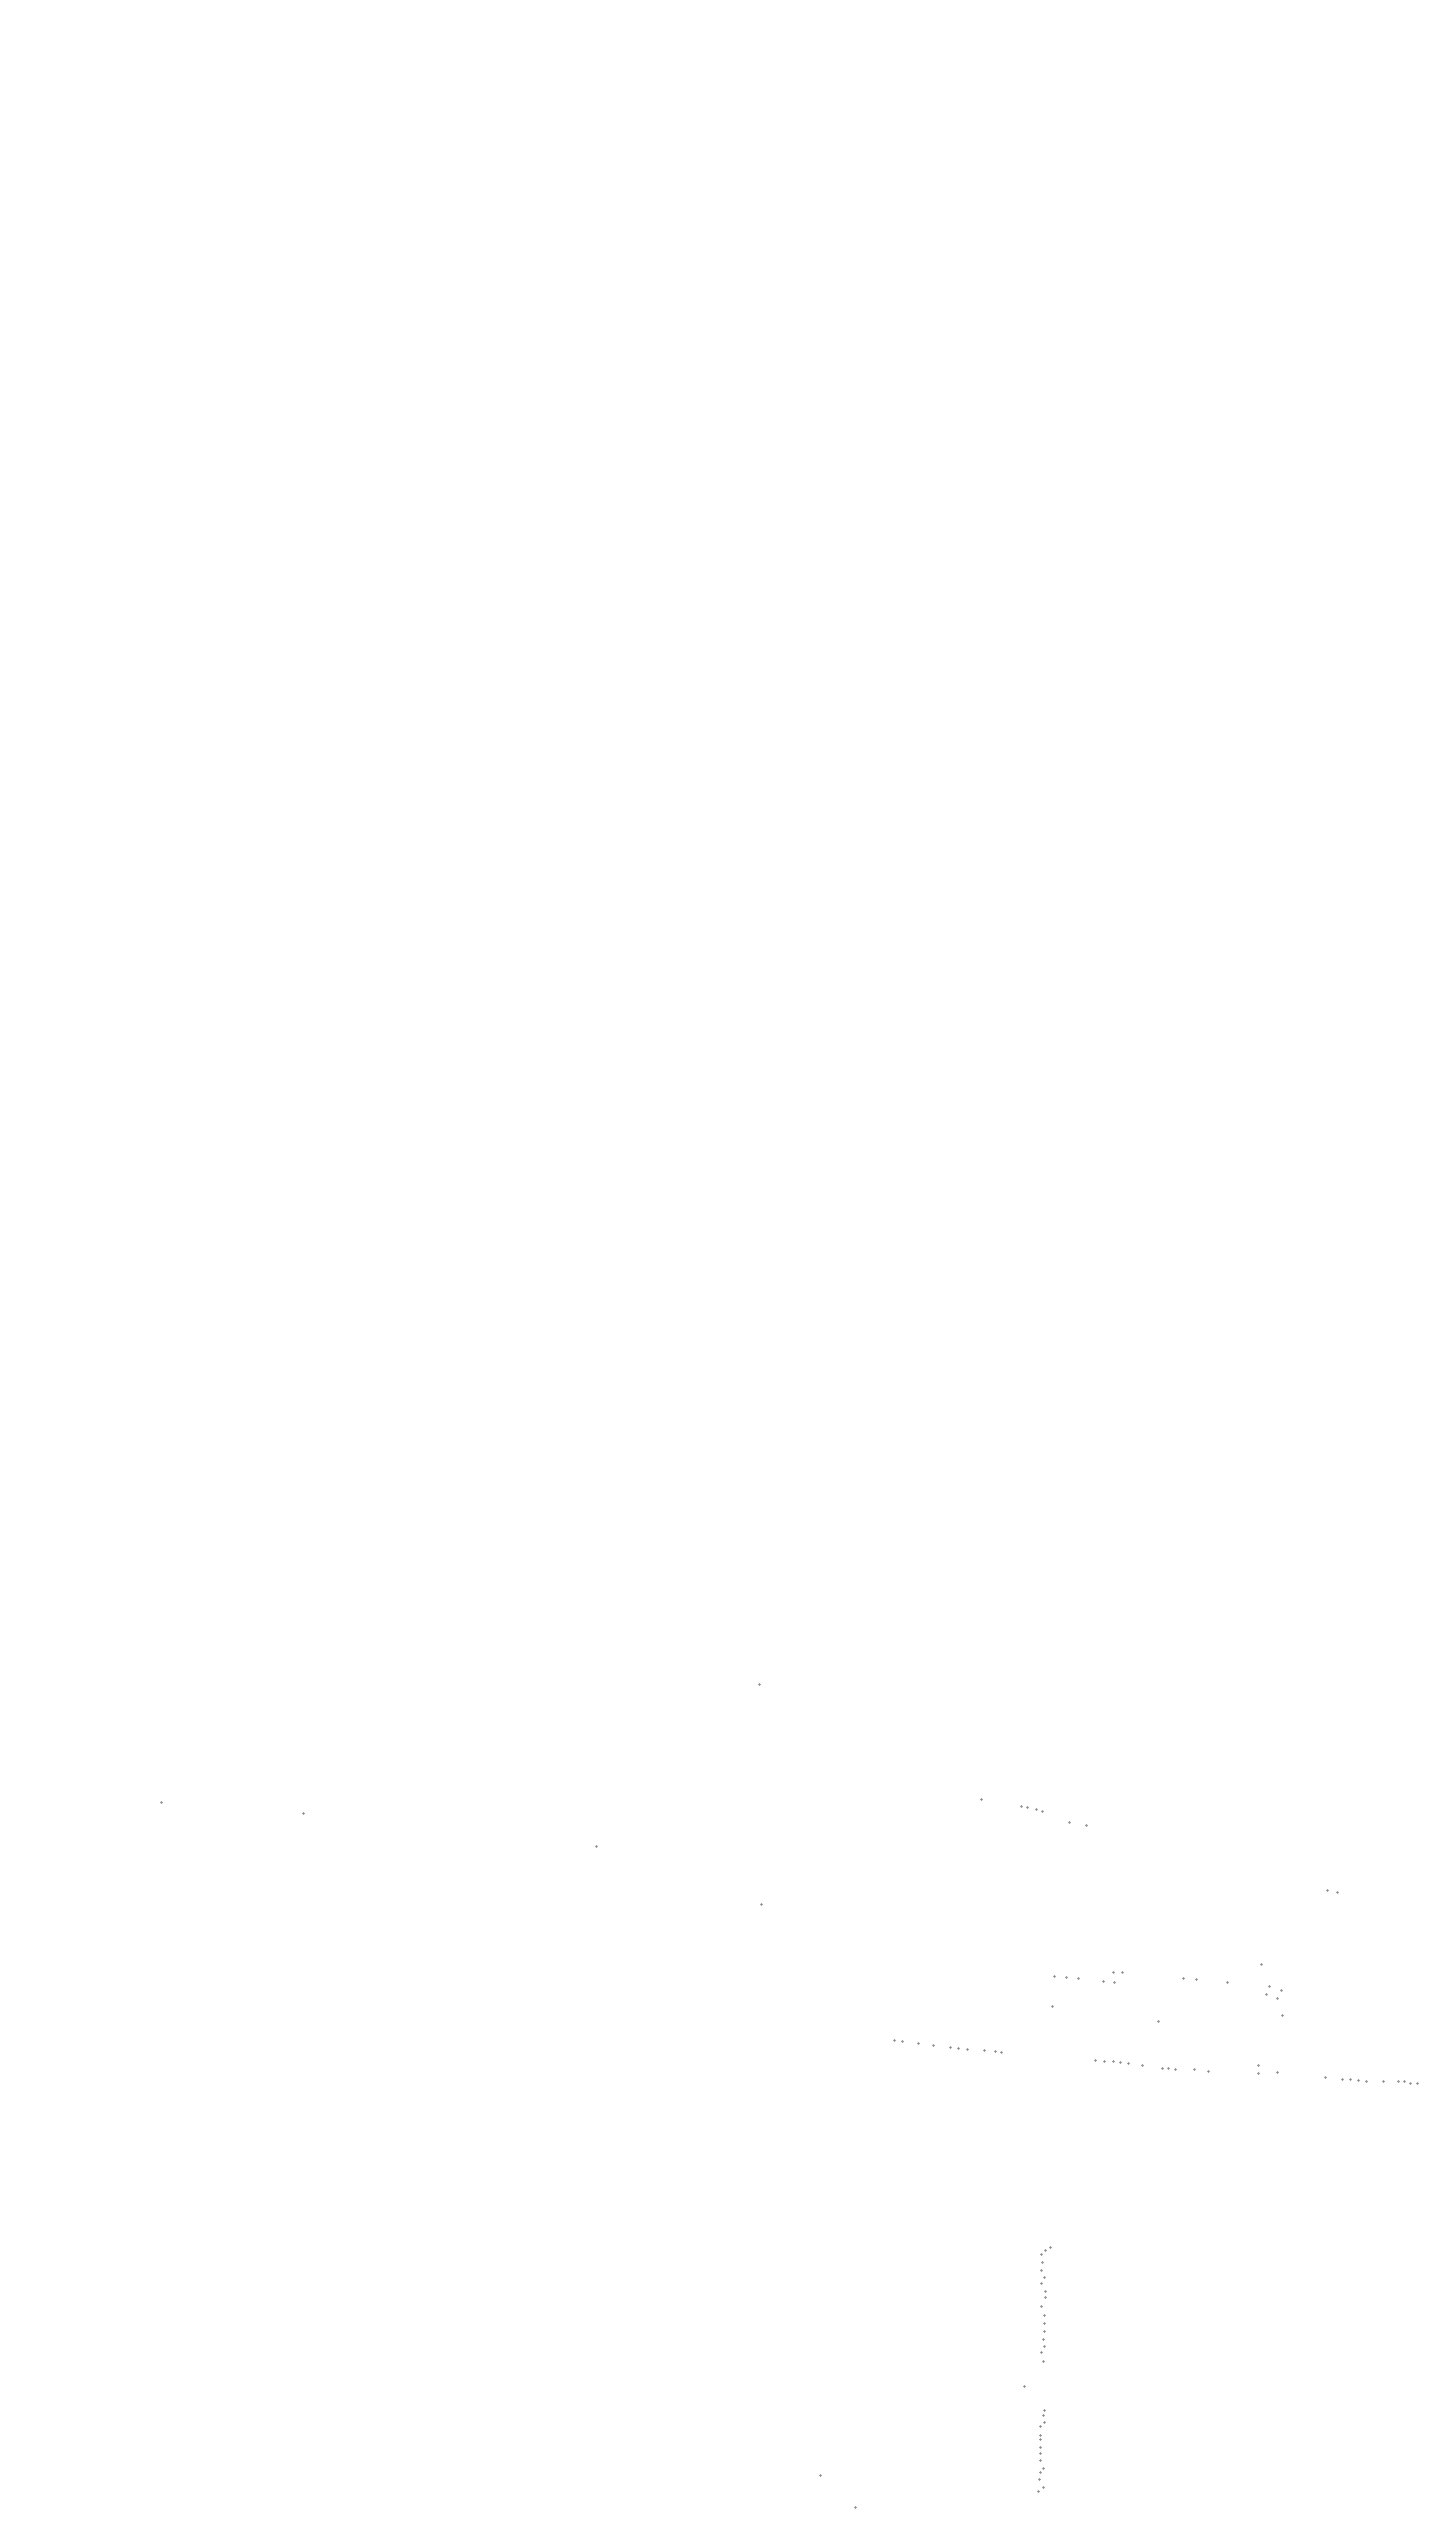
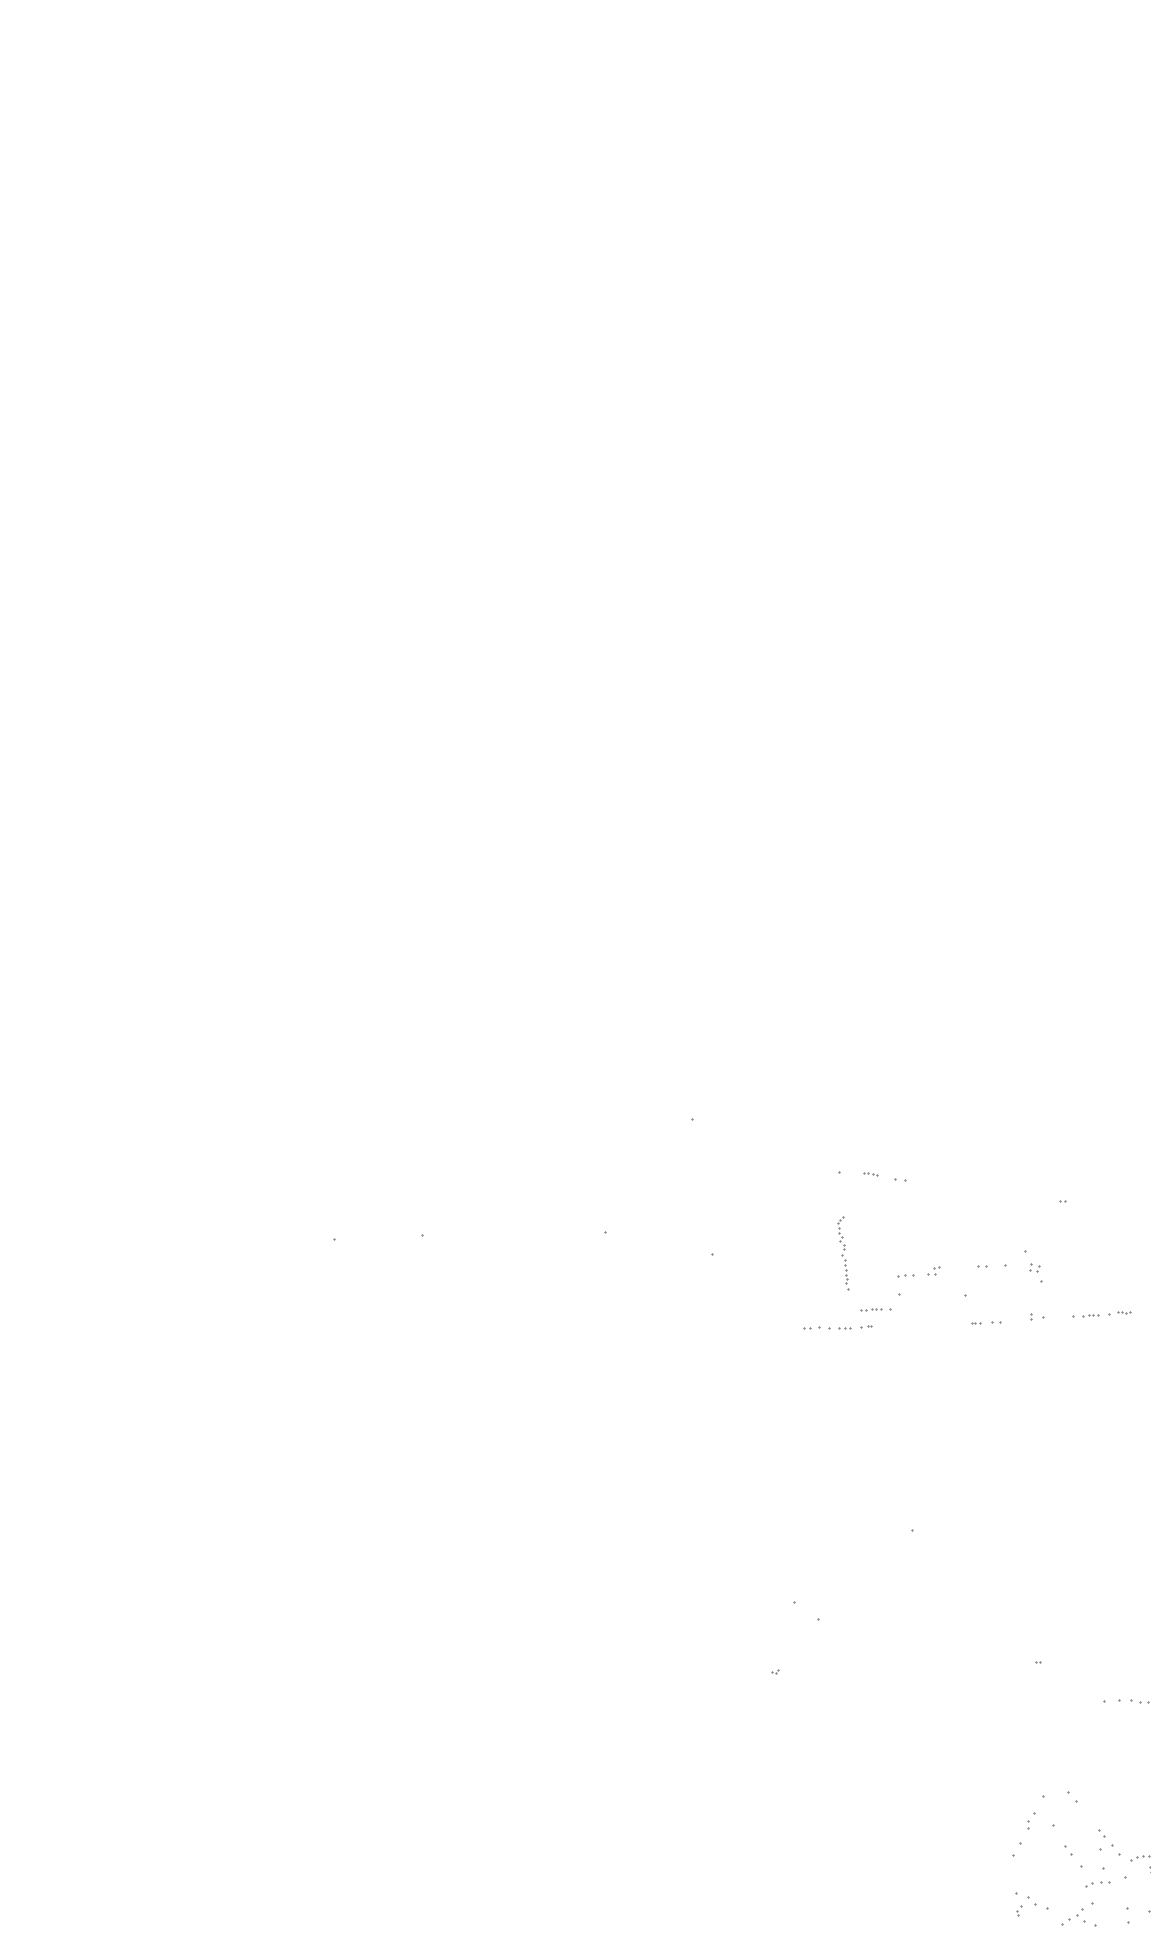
part: (1118, 2062) -> (875, 1309), moved
part: (1043, 2304) -> (843, 1253), moved
part: (1043, 2451) -> (929, 1569), removed

